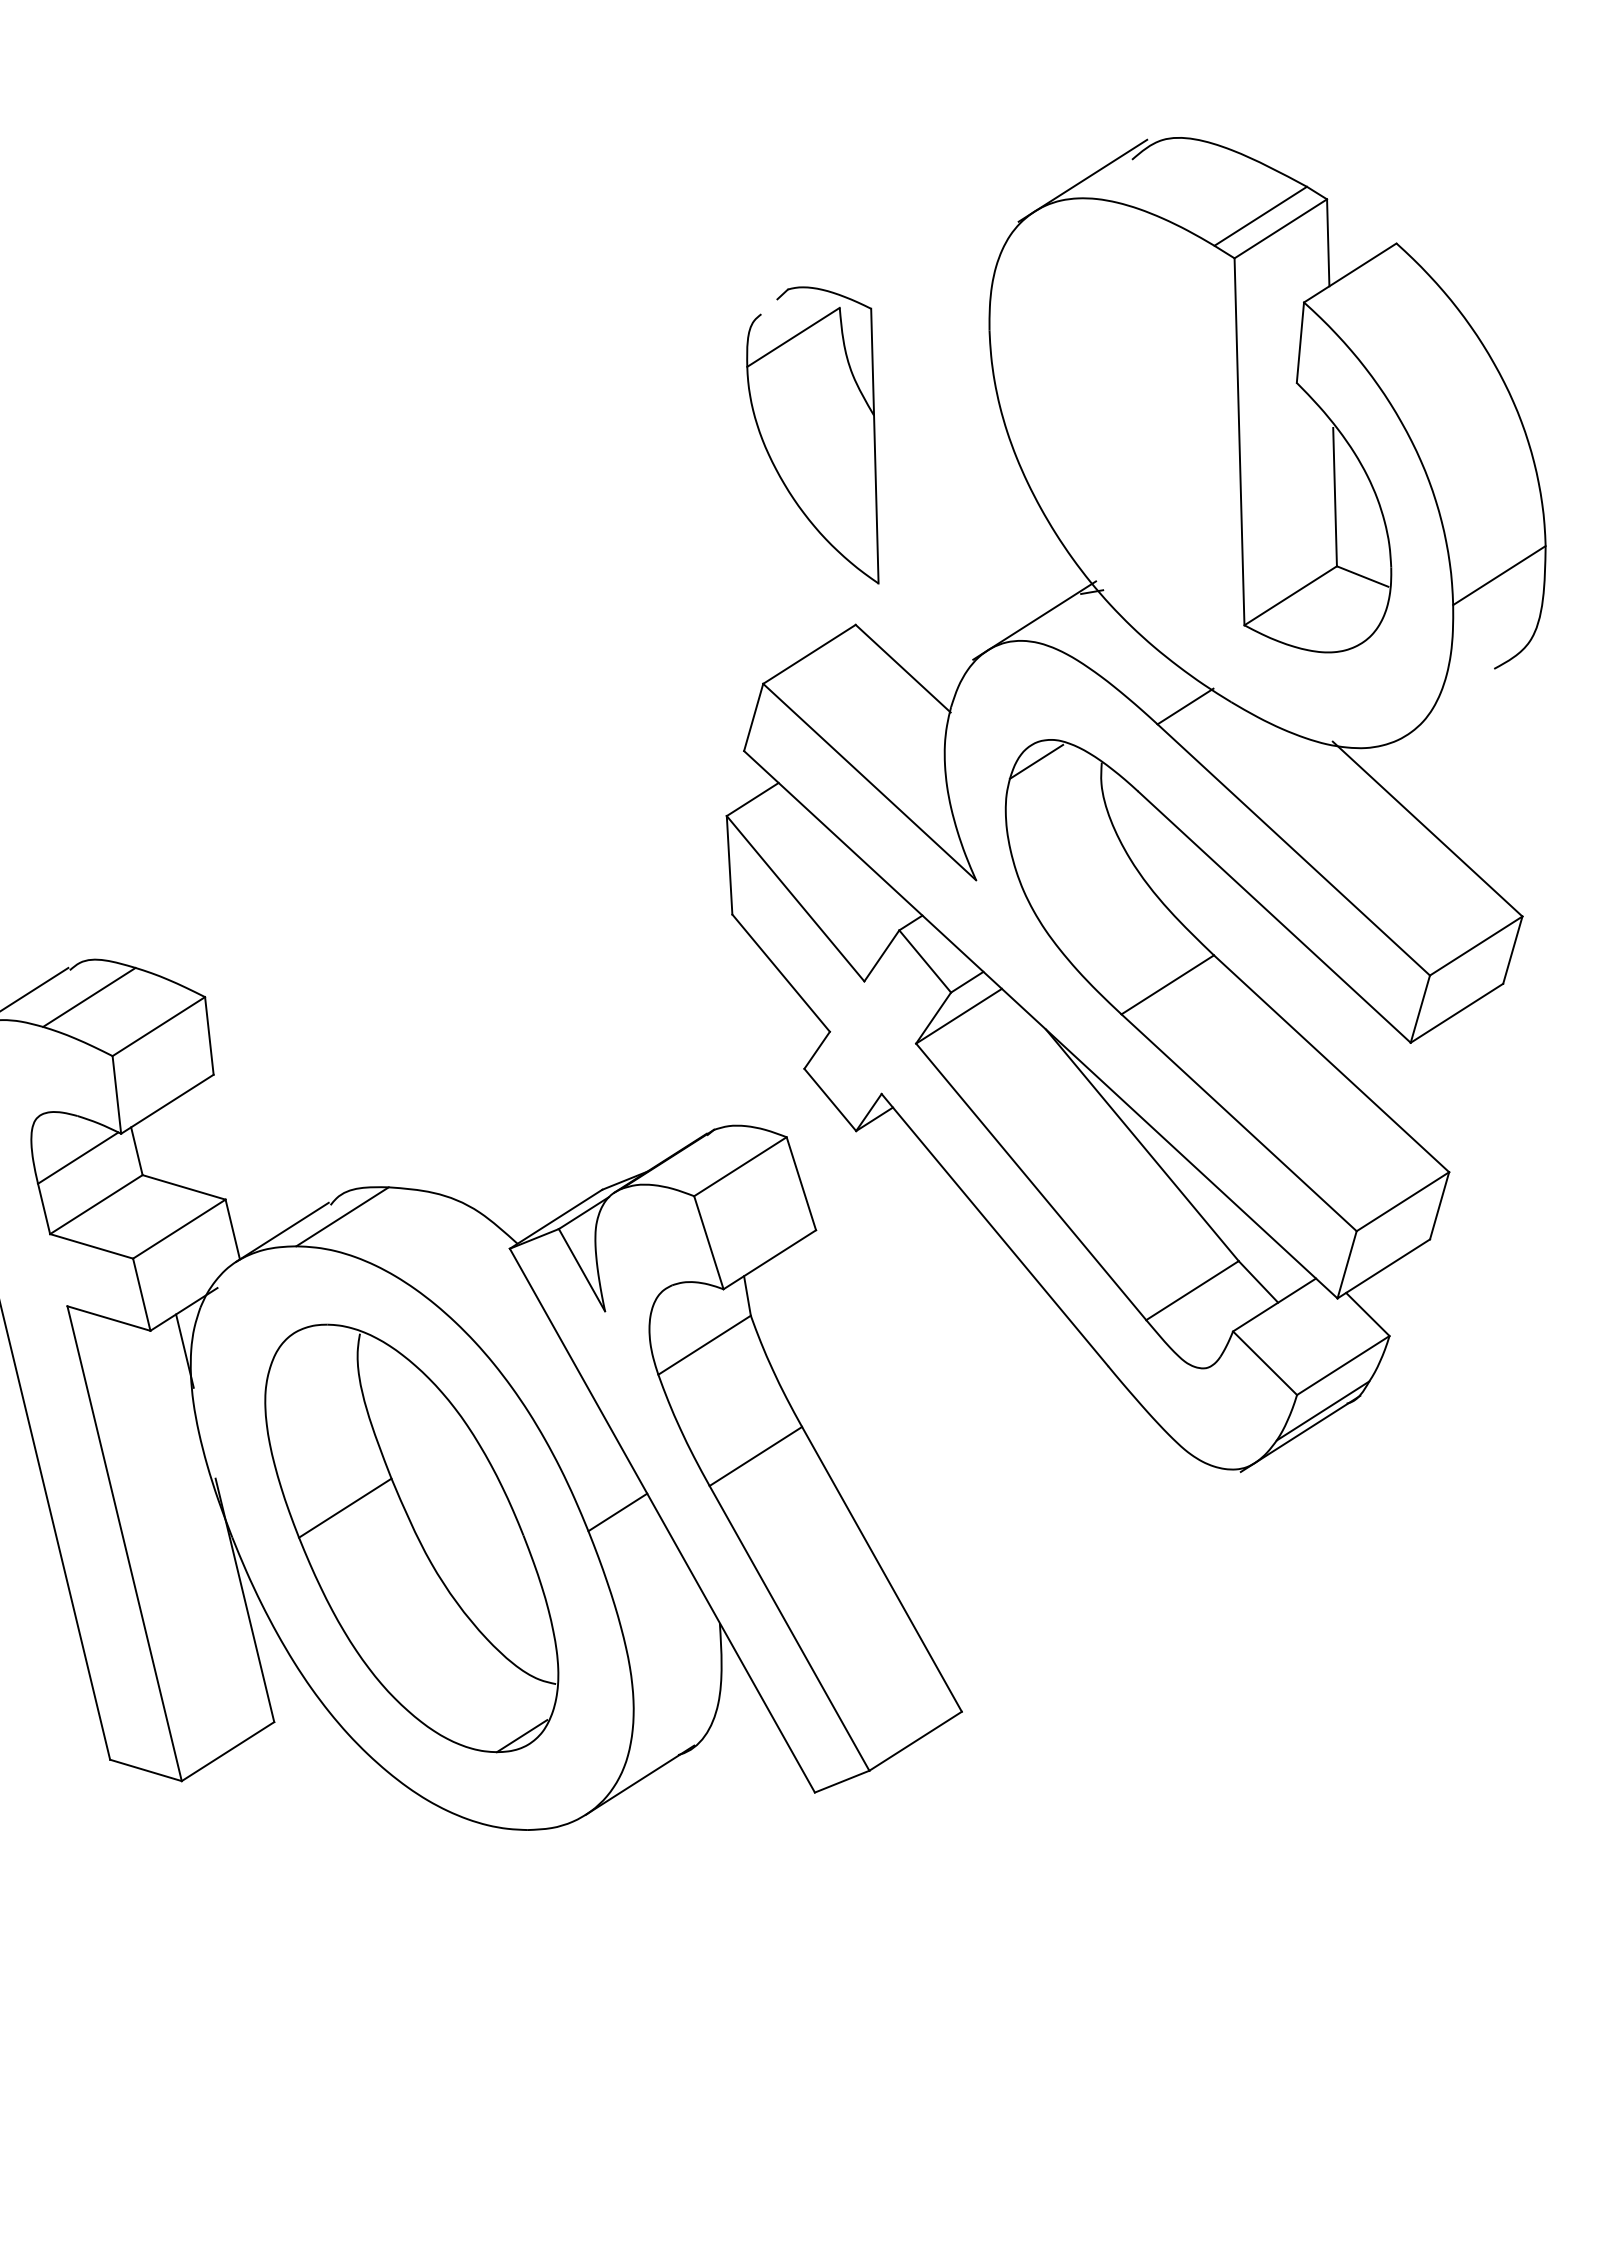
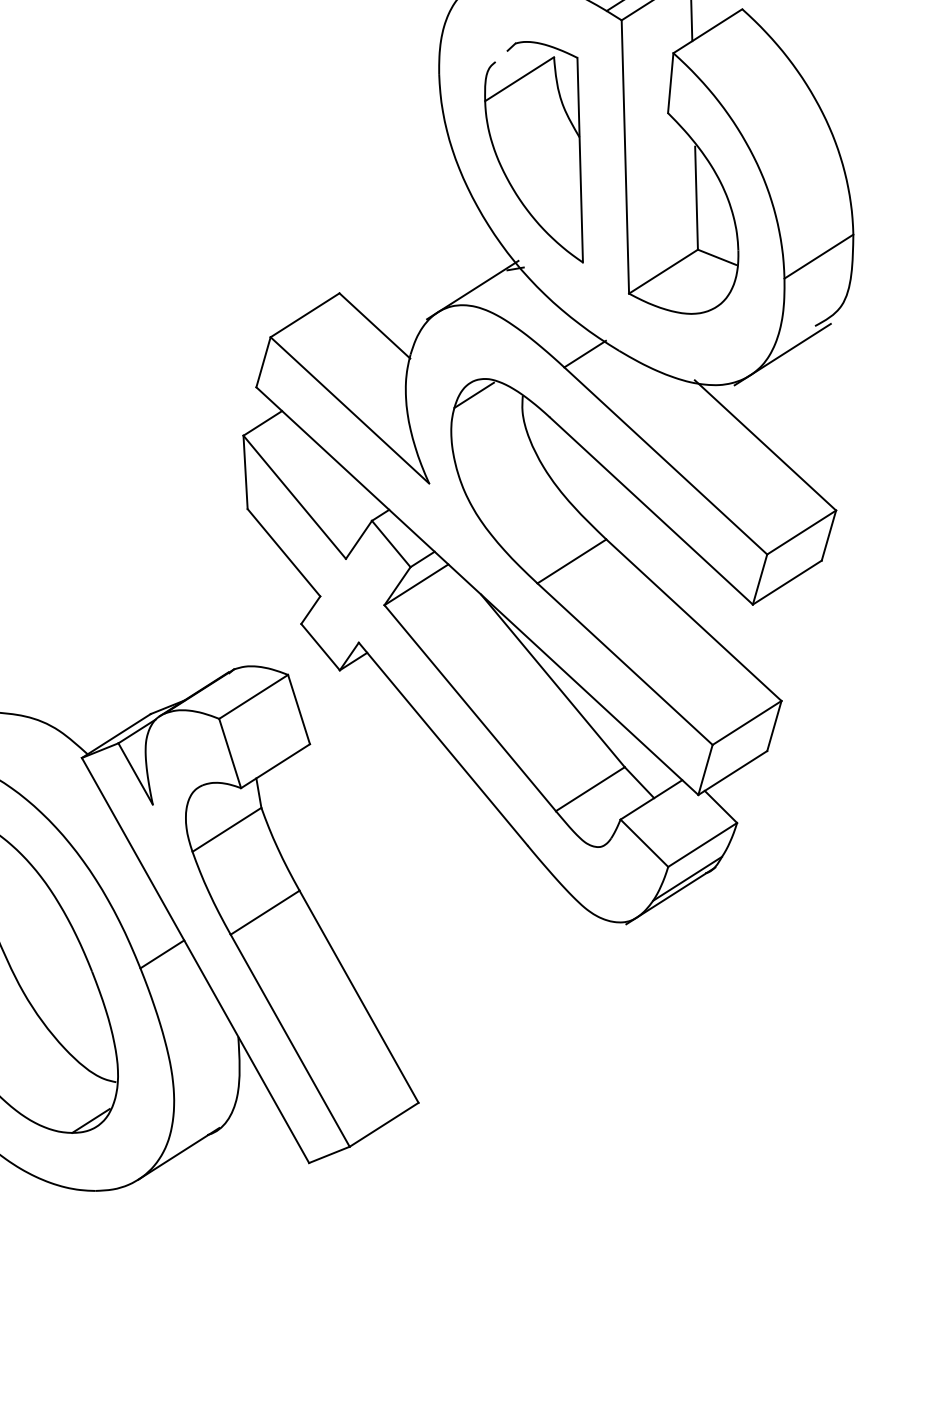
part: (812, 435) -> (533, 152), moved
line: (1450, 707) -> (782, 354), added

